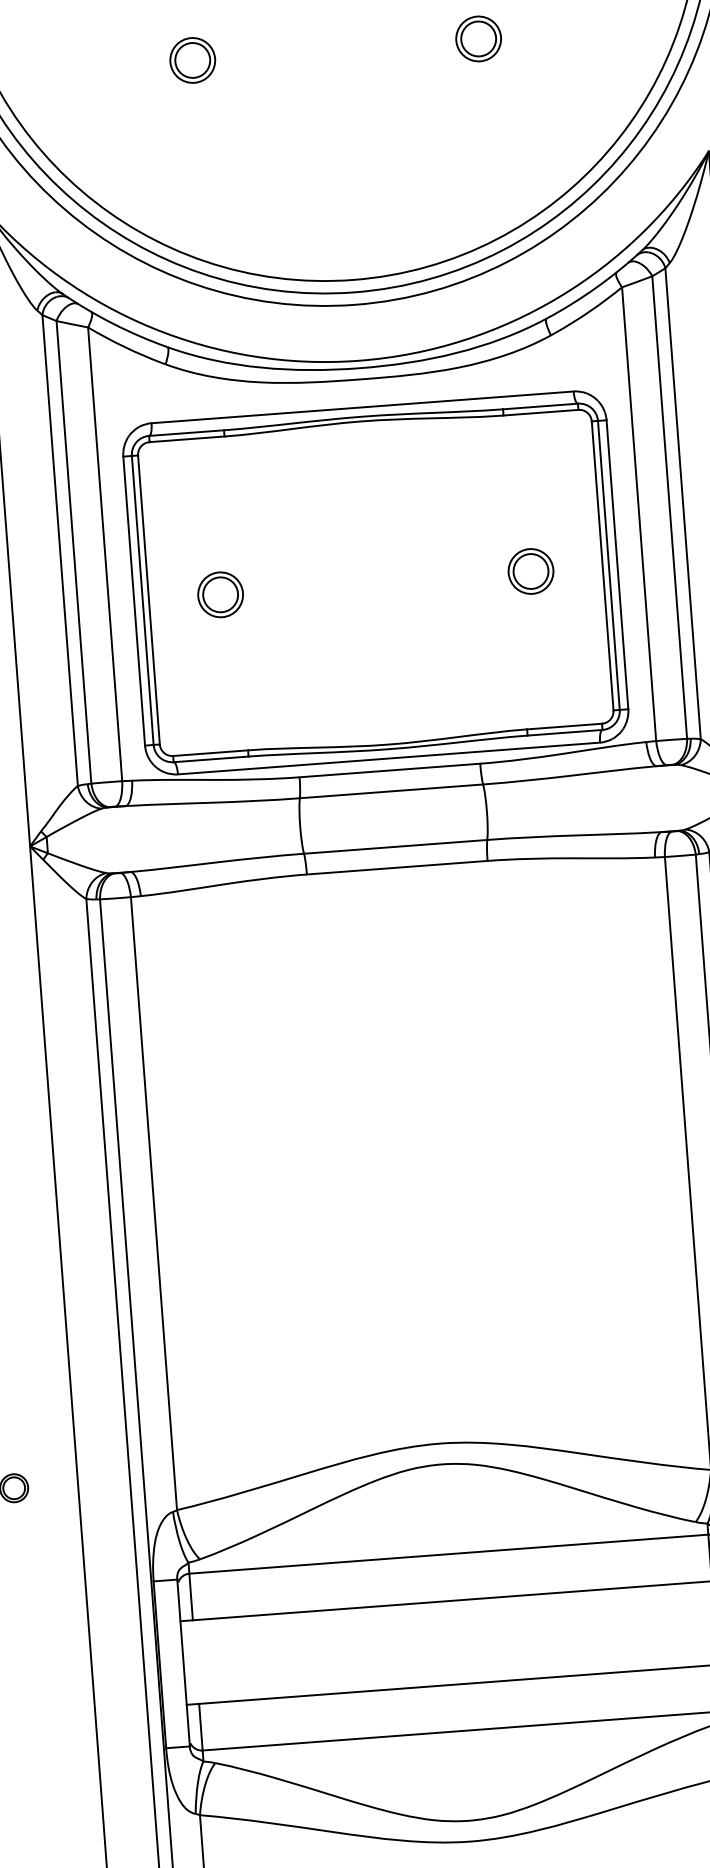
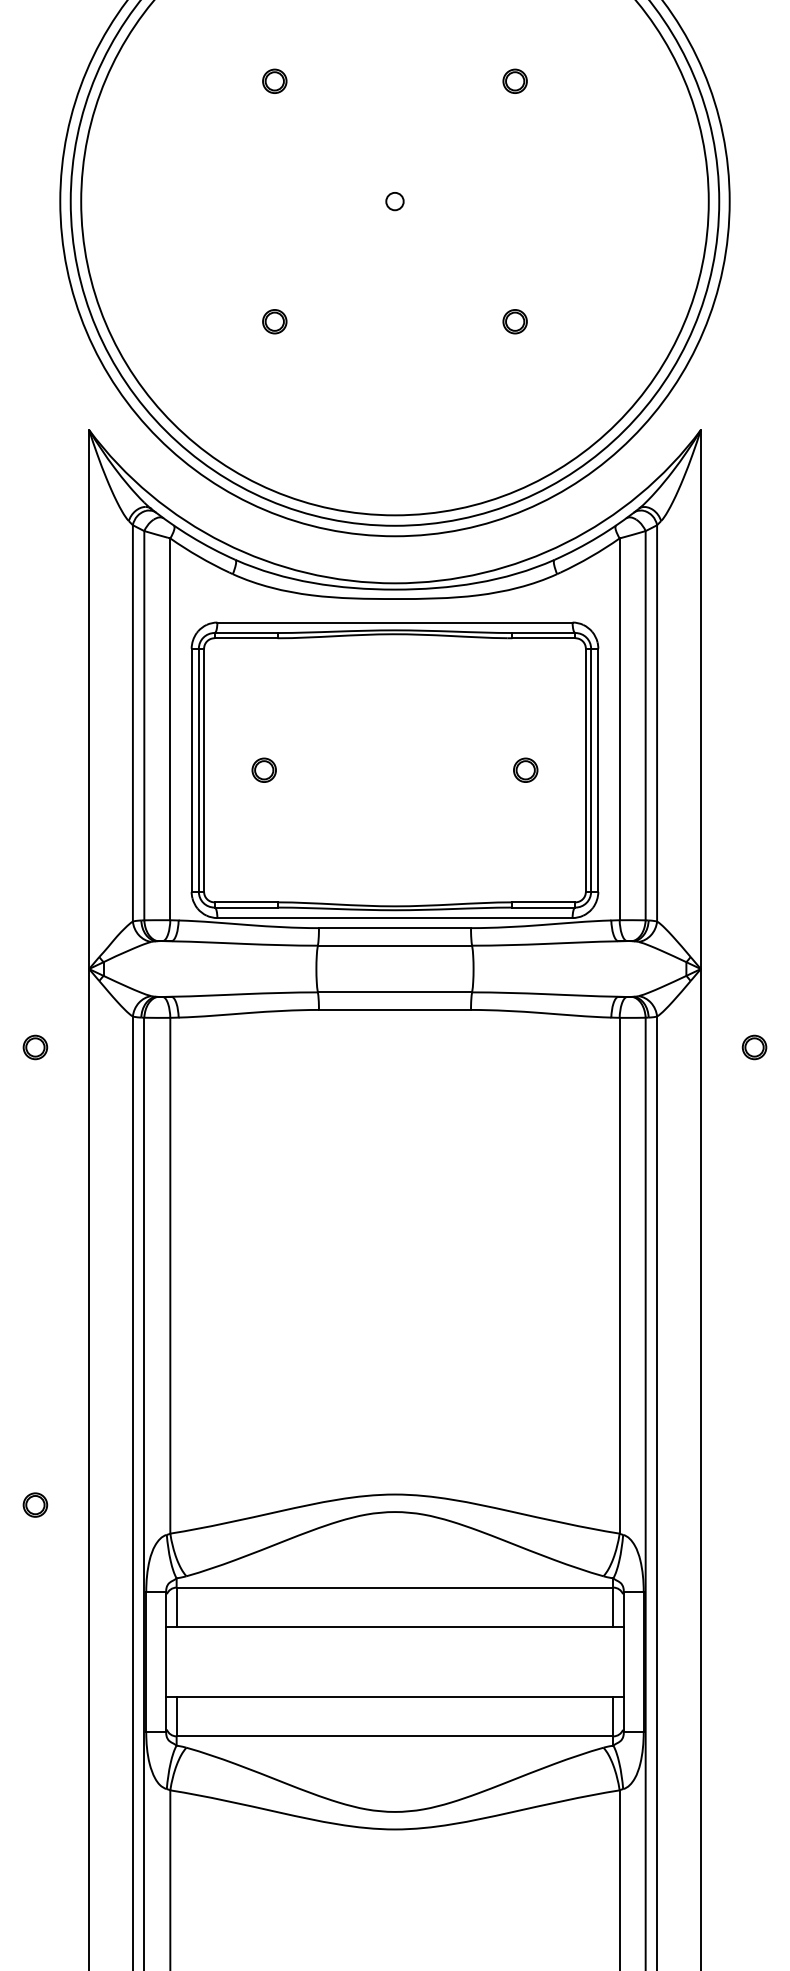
part: (477, 38) -> (514, 321), size x0.62
part: (192, 60) -> (274, 321), size x0.62
part: (530, 570) -> (525, 769), size x0.62
part: (219, 593) -> (263, 769), size x0.62

